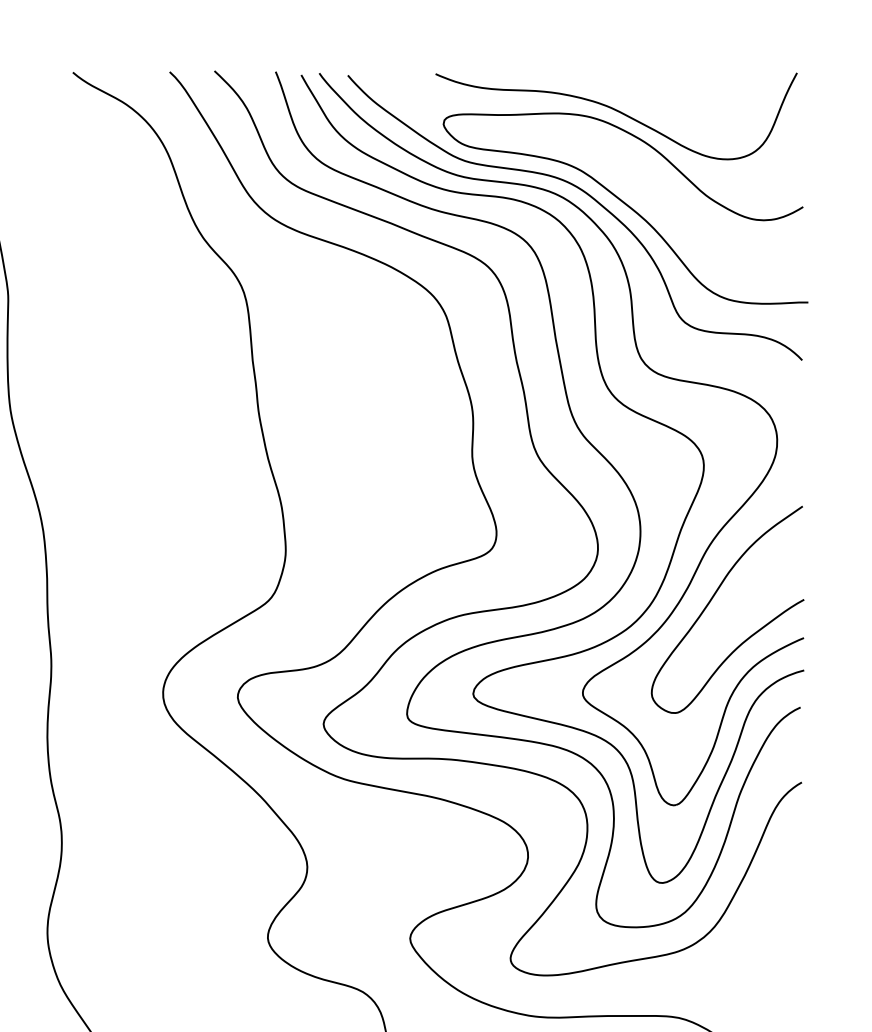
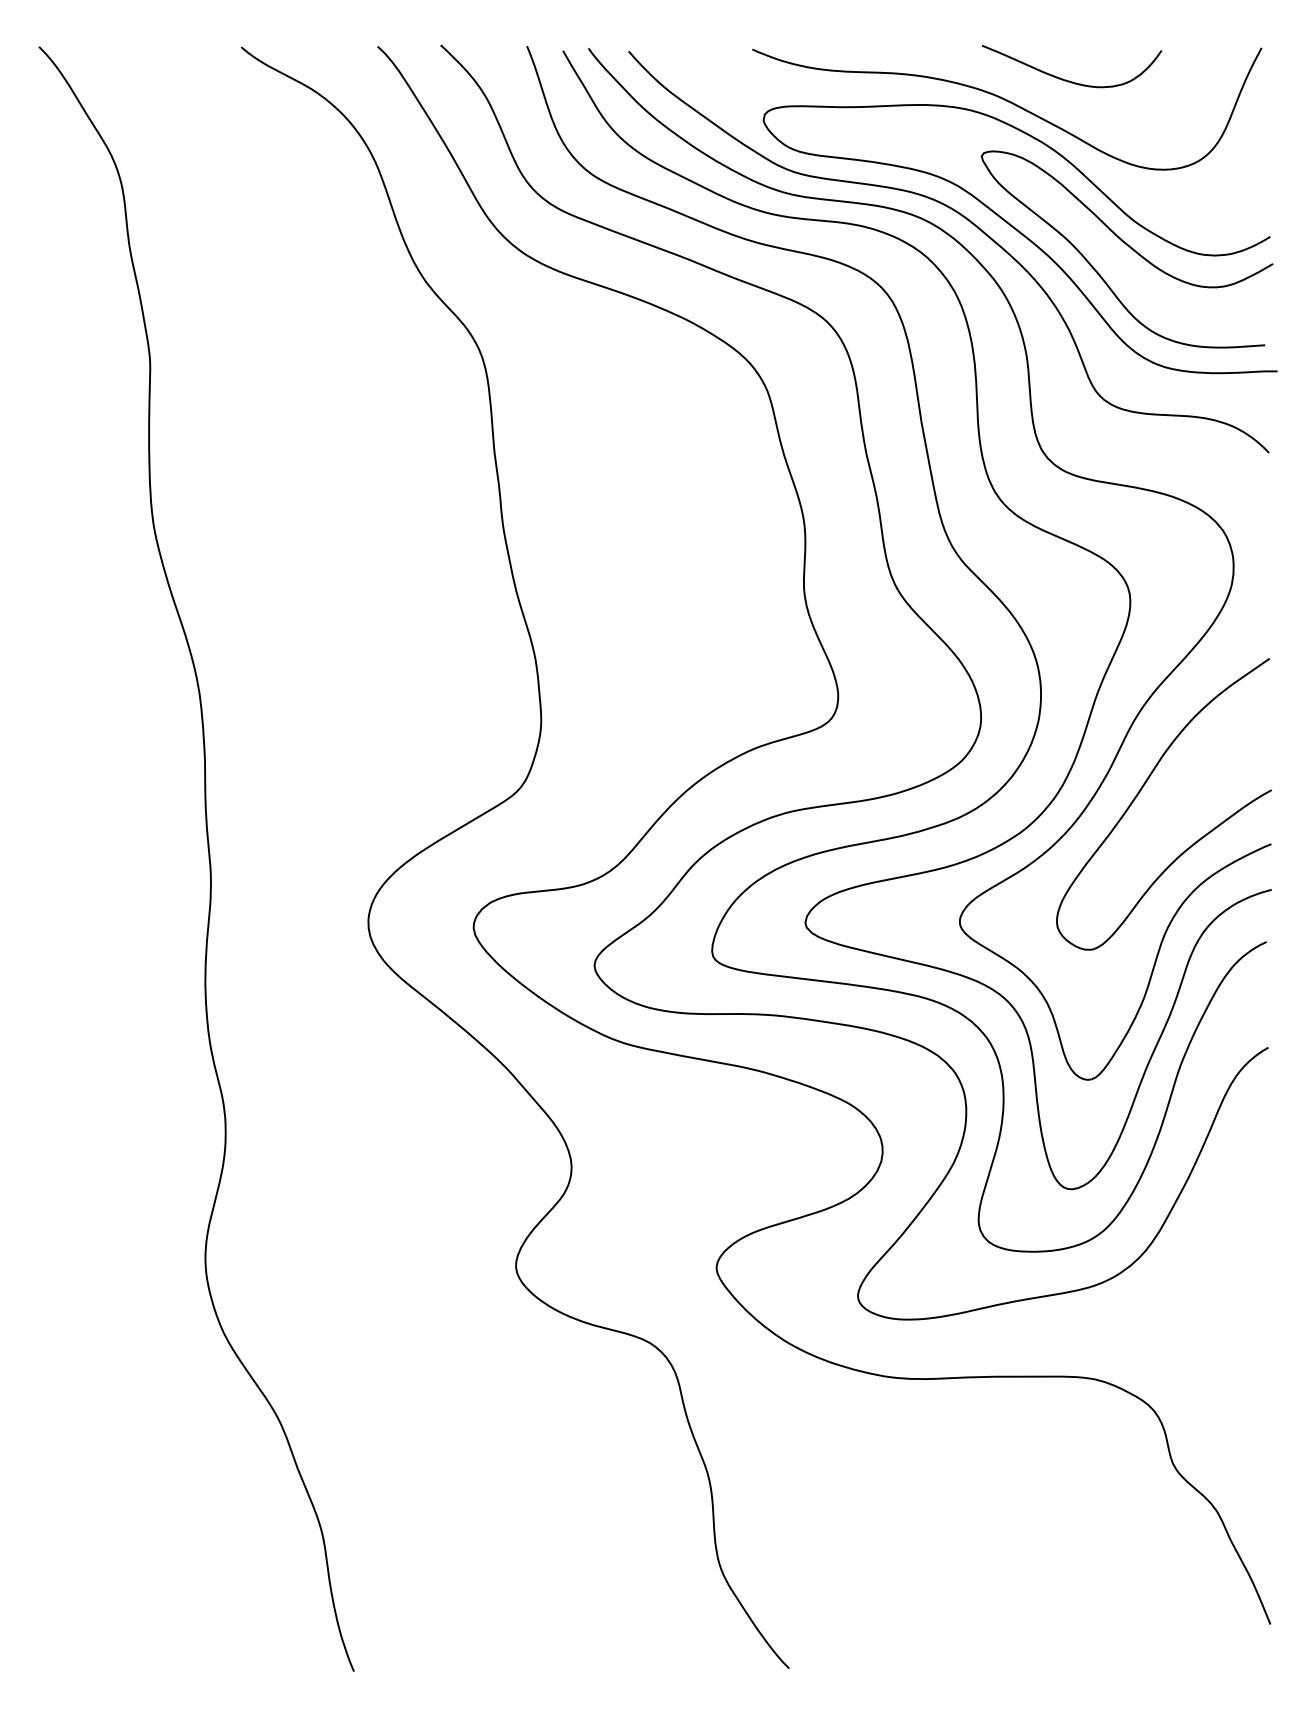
curve: (658, 95) -> (1066, 79), added
curve: (701, 213) -> (1127, 246), added

